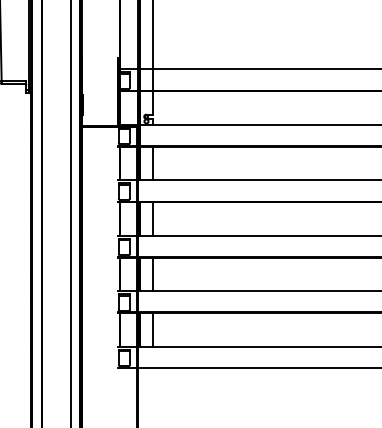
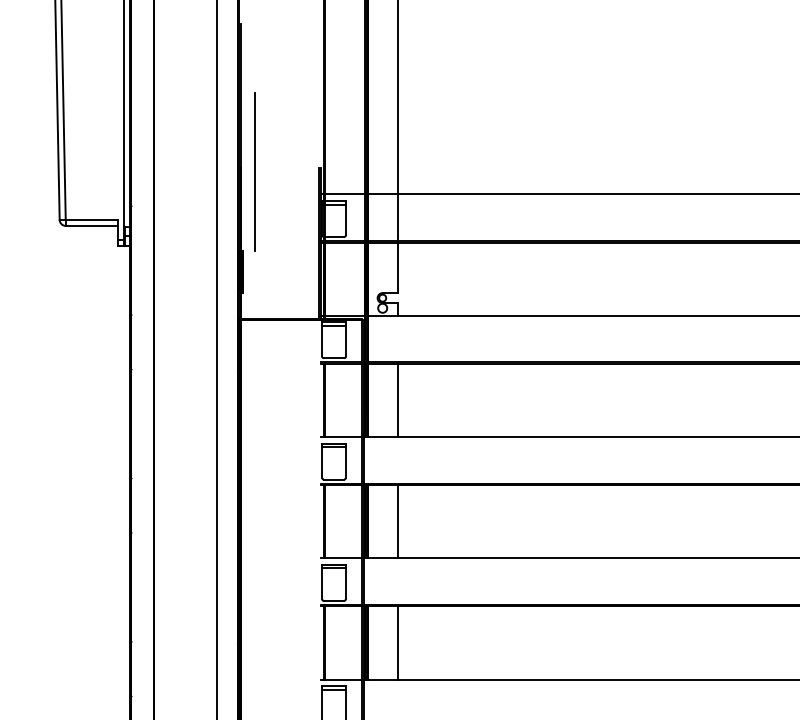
line: (88, 59) -> (255, 172), added

